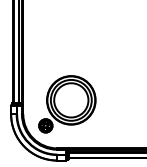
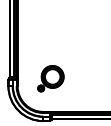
part: (67, 104) -> (50, 78), size x0.6

